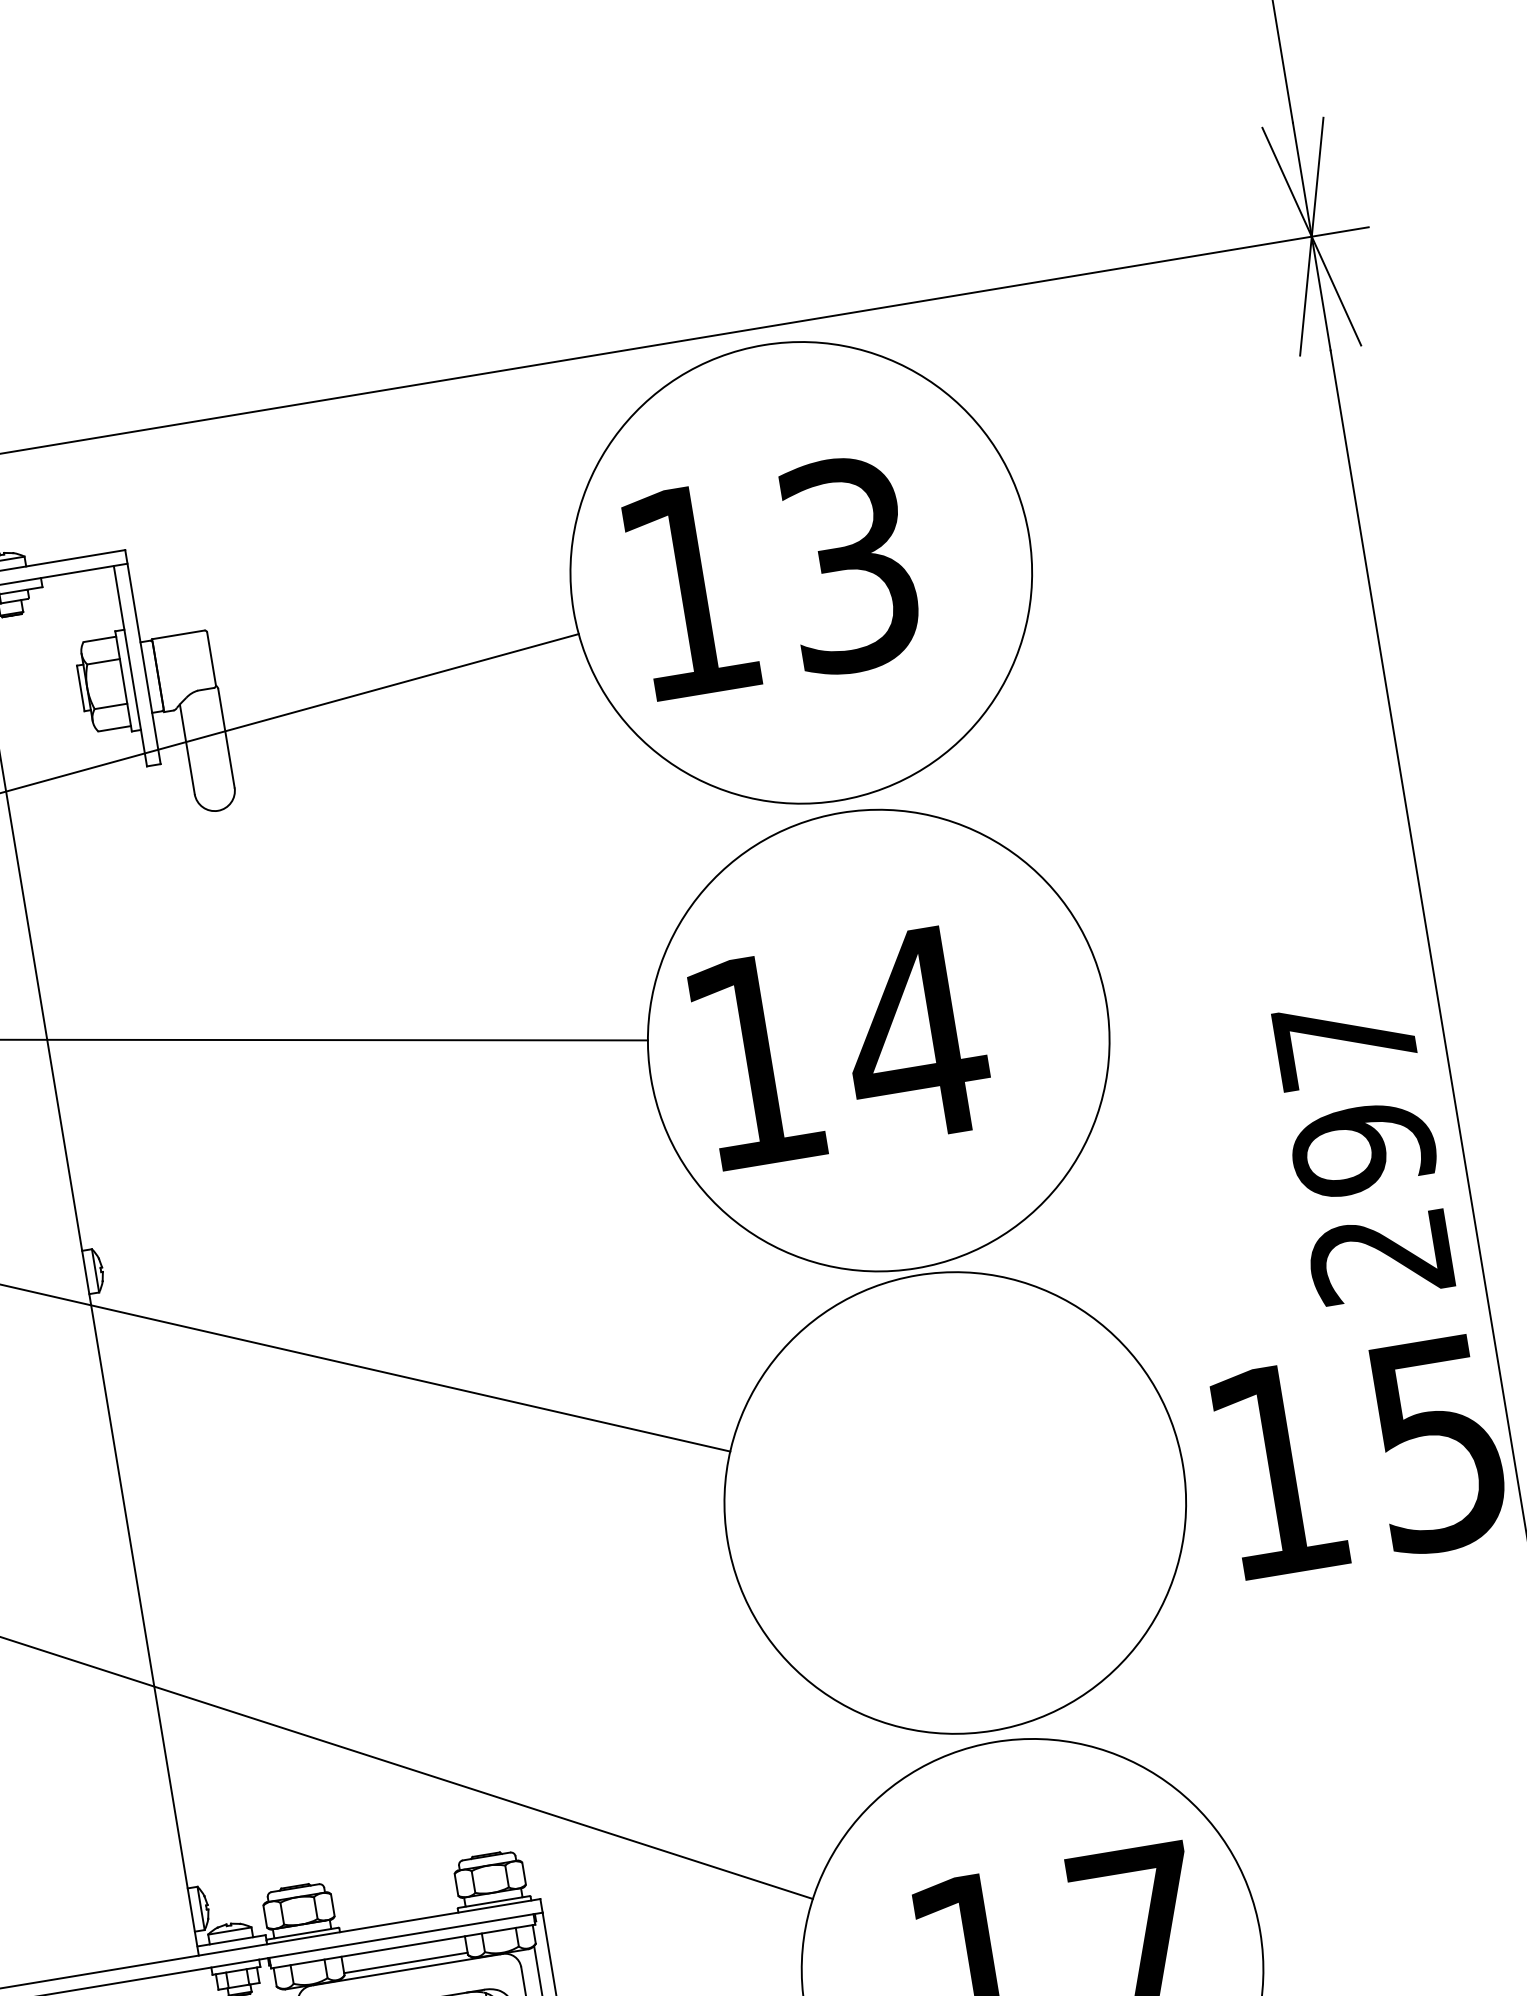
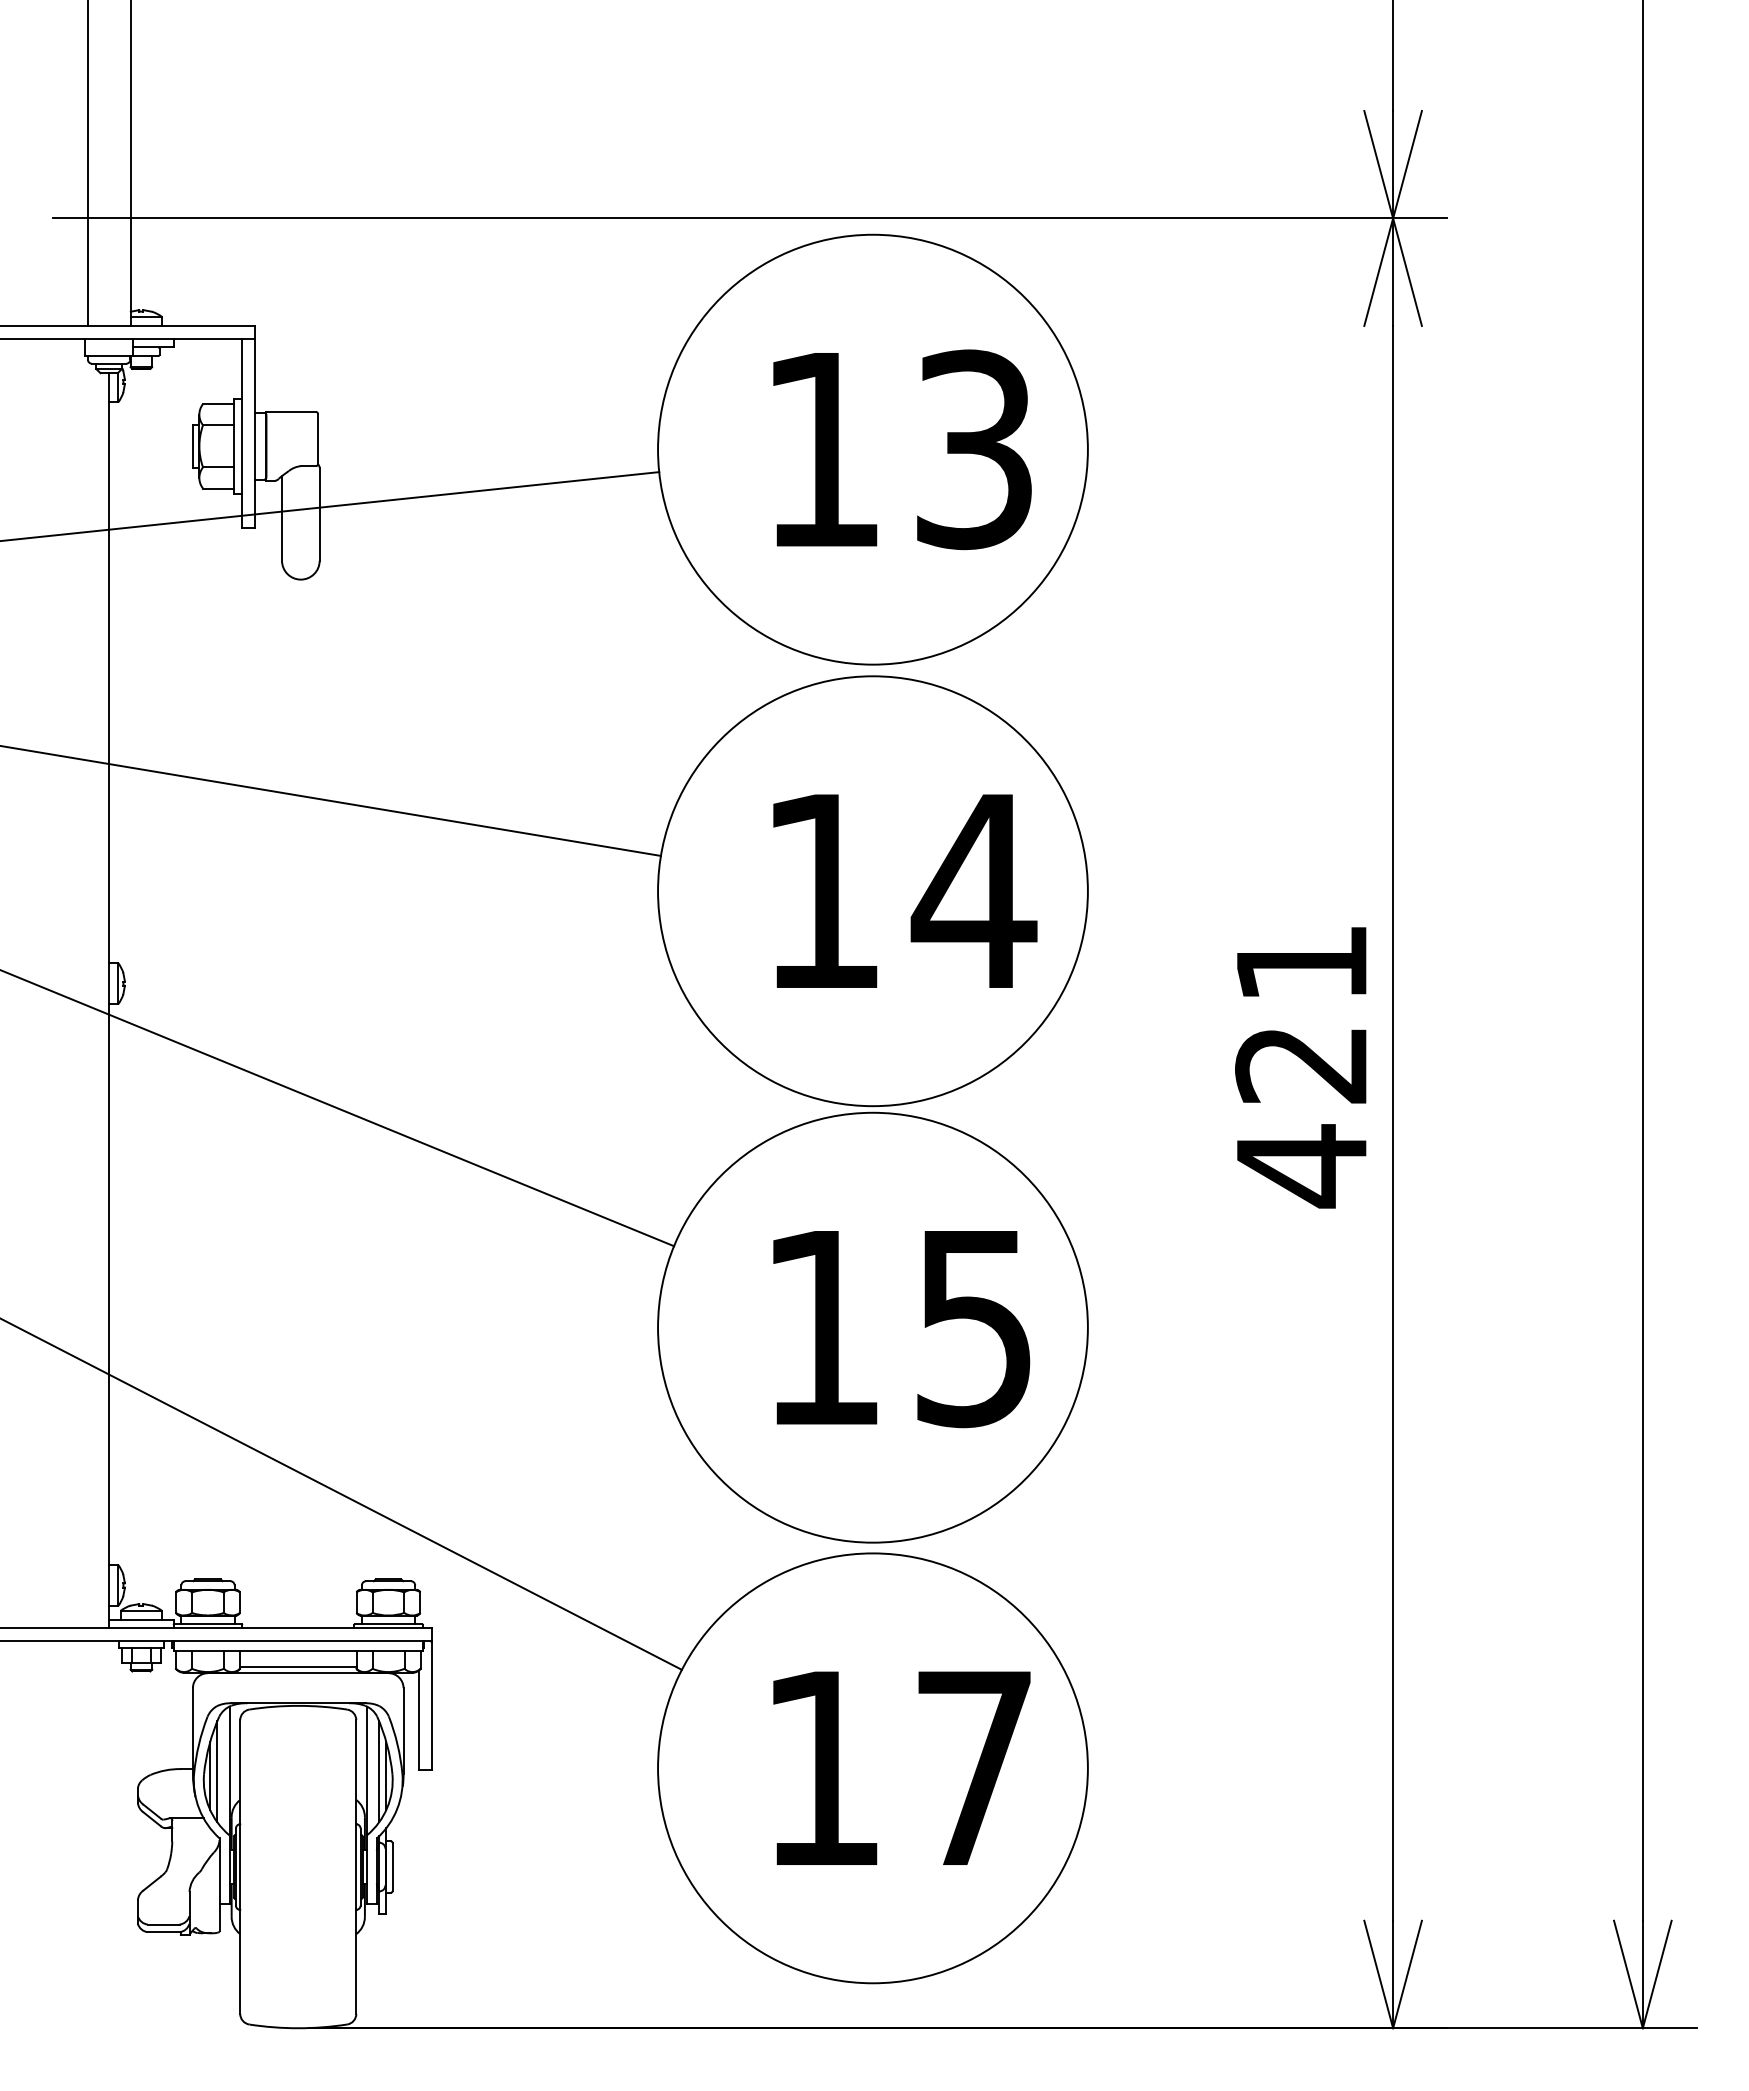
text: (773, 577) -> (902, 449), moved
text: (842, 1045) -> (905, 890), moved
text: (1363, 1152) -> (1301, 1067), 297 -> 421
text: (1361, 1458) -> (901, 1329), moved

